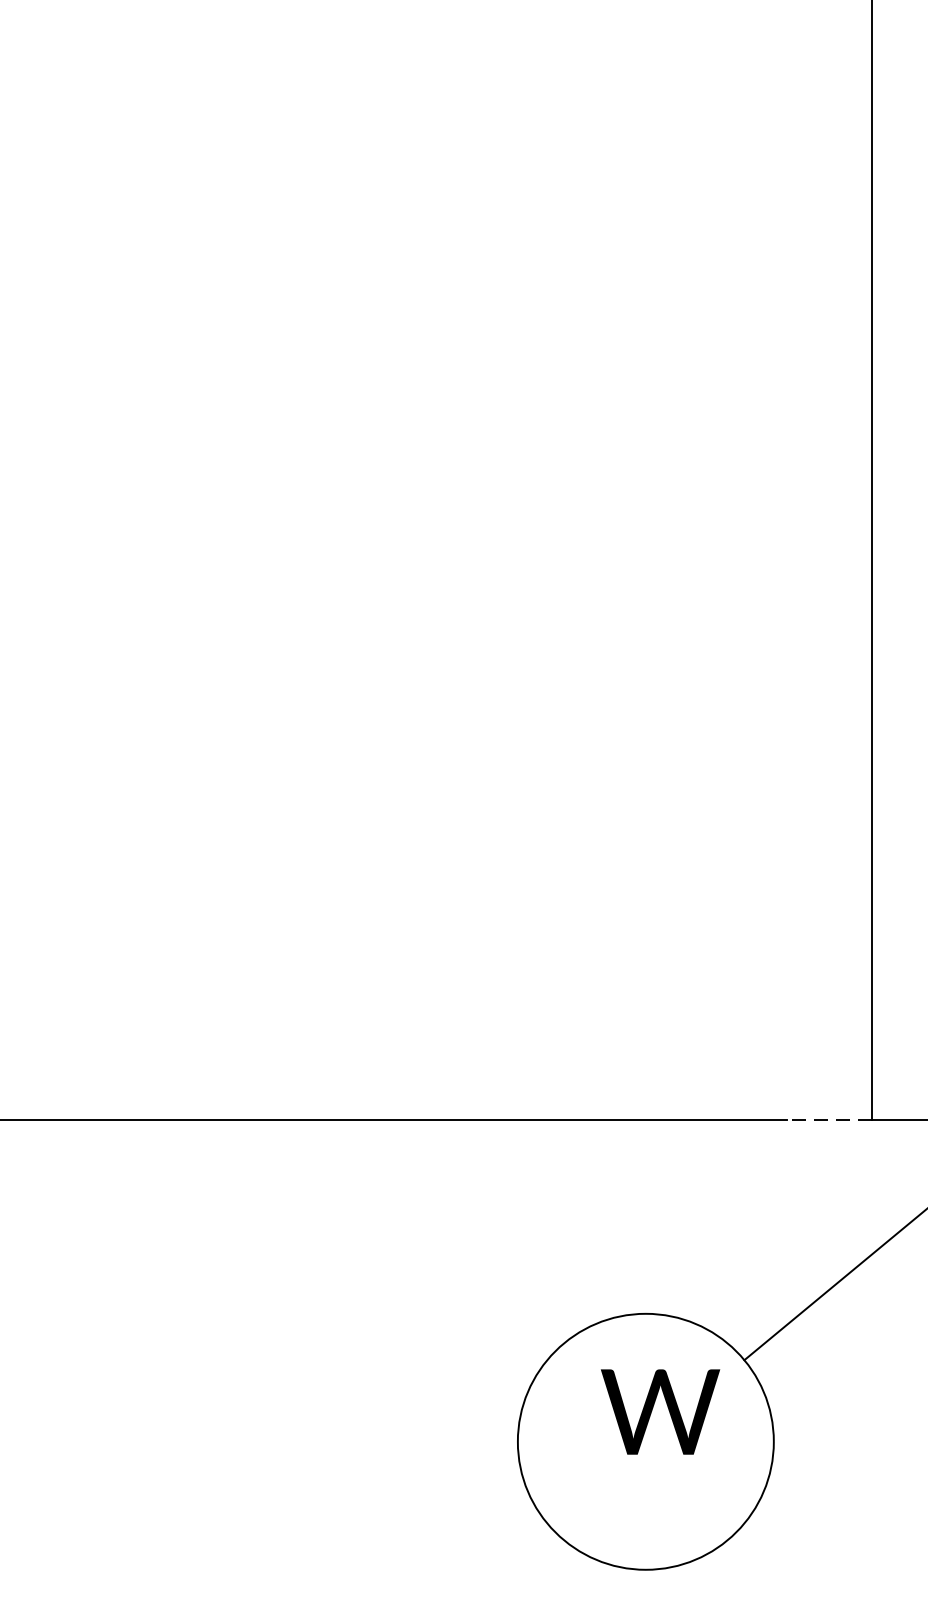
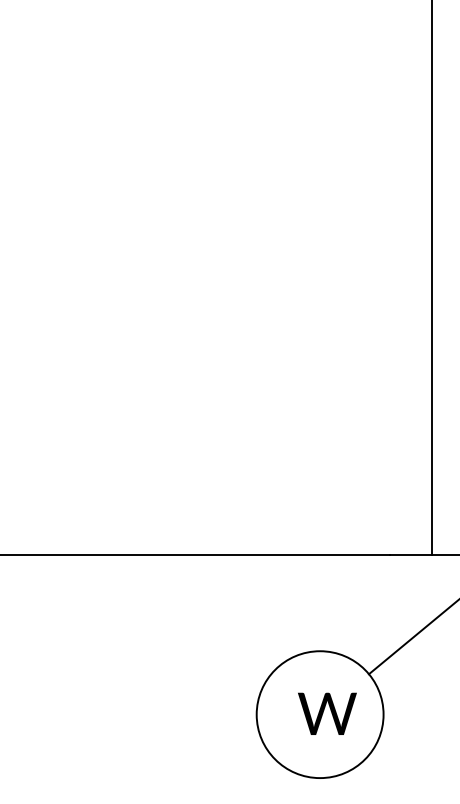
line: (828, 1120) -> (410, 555), dashed -> solid
text: (660, 1411) -> (327, 713), moved

